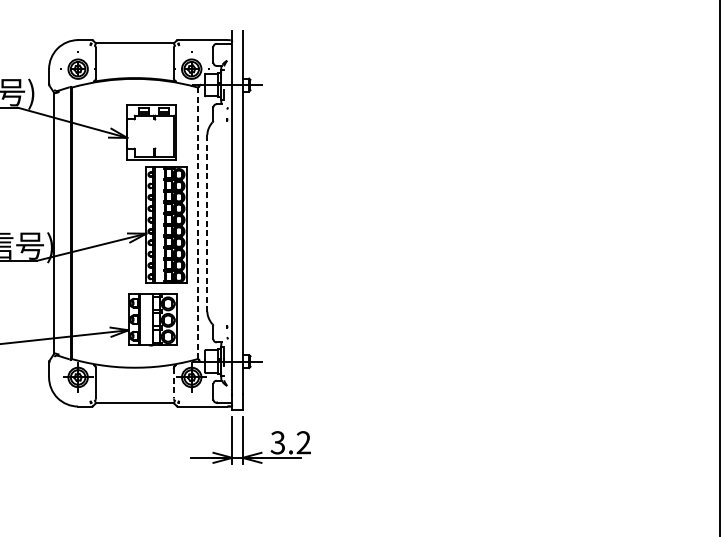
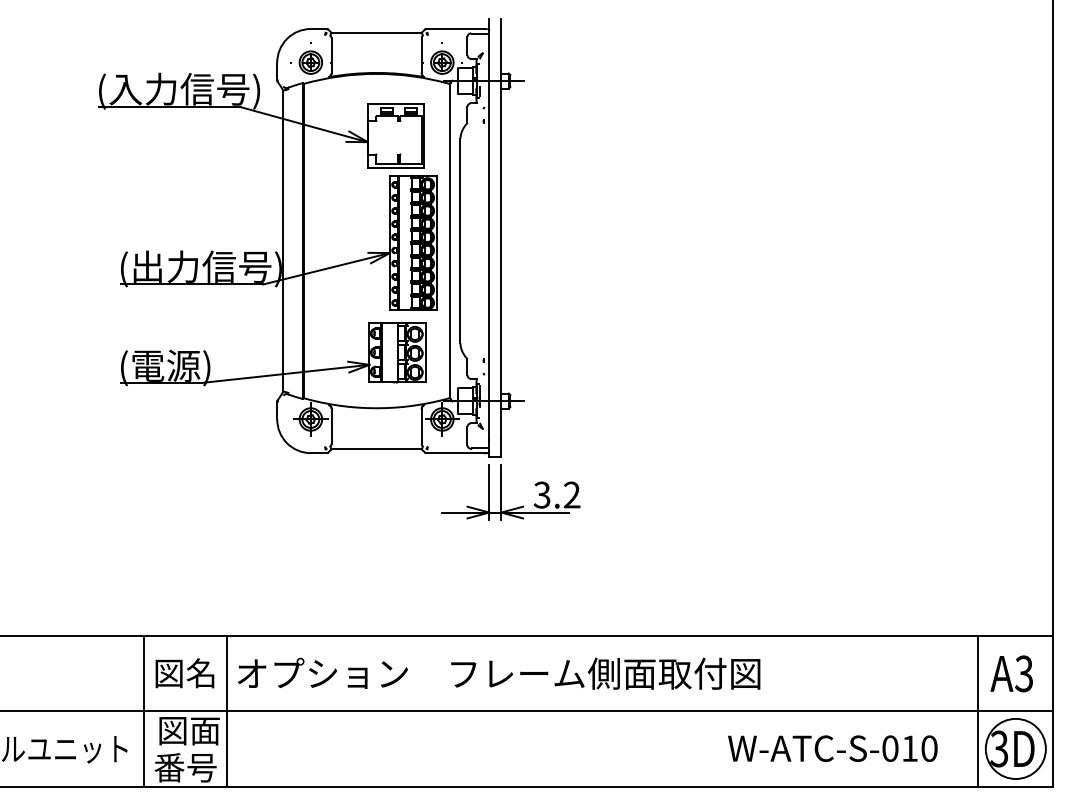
line: (197, 223) -> (449, 241), dashed -> solid
line: (207, 223) -> (460, 241), dashed -> solid
line: (173, 383) -> (421, 426), dashed -> solid

